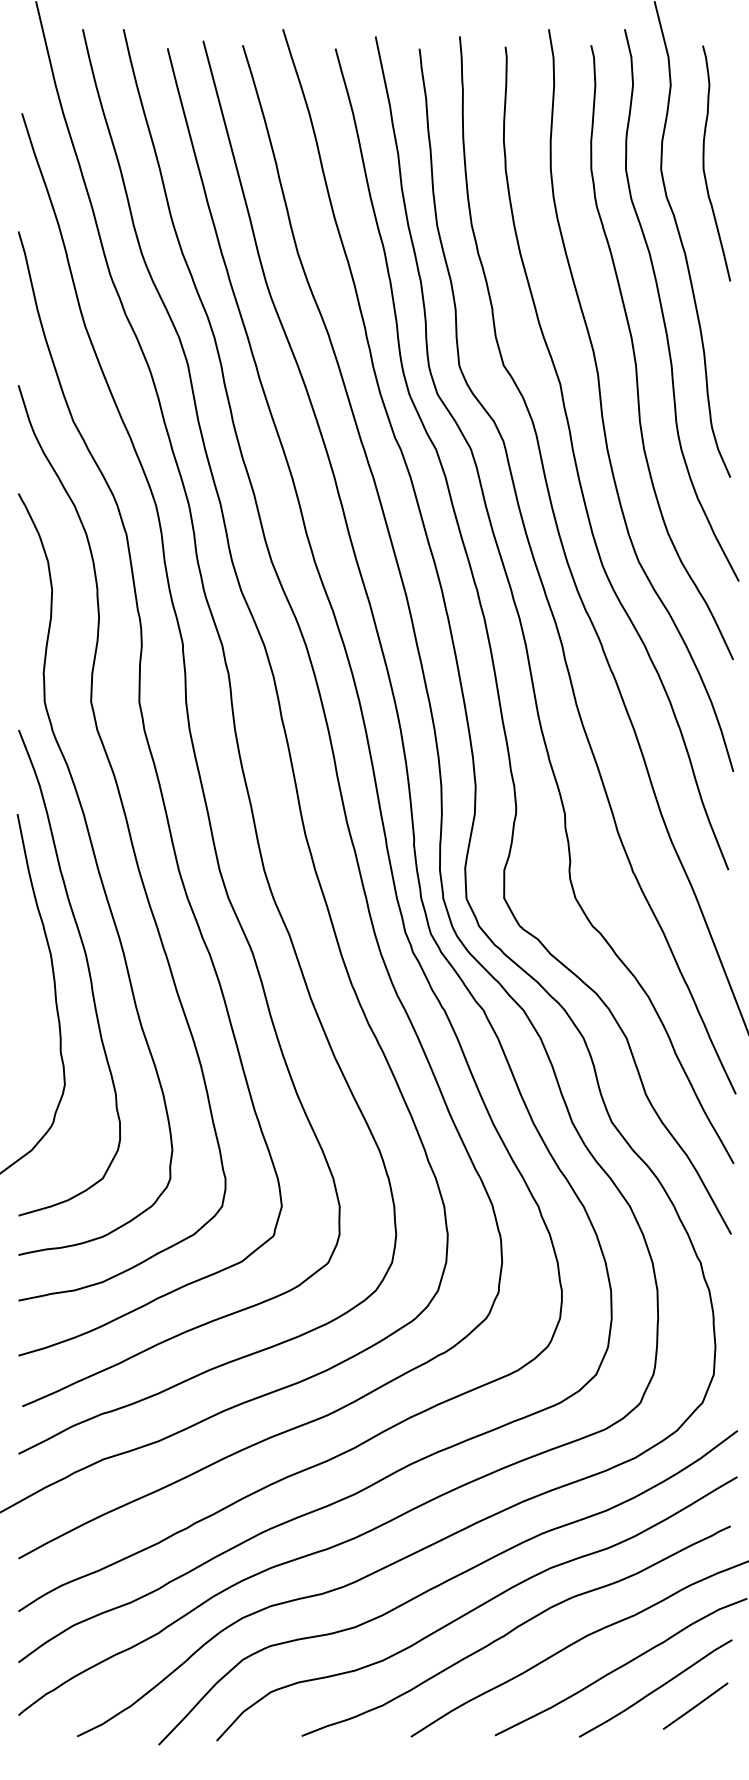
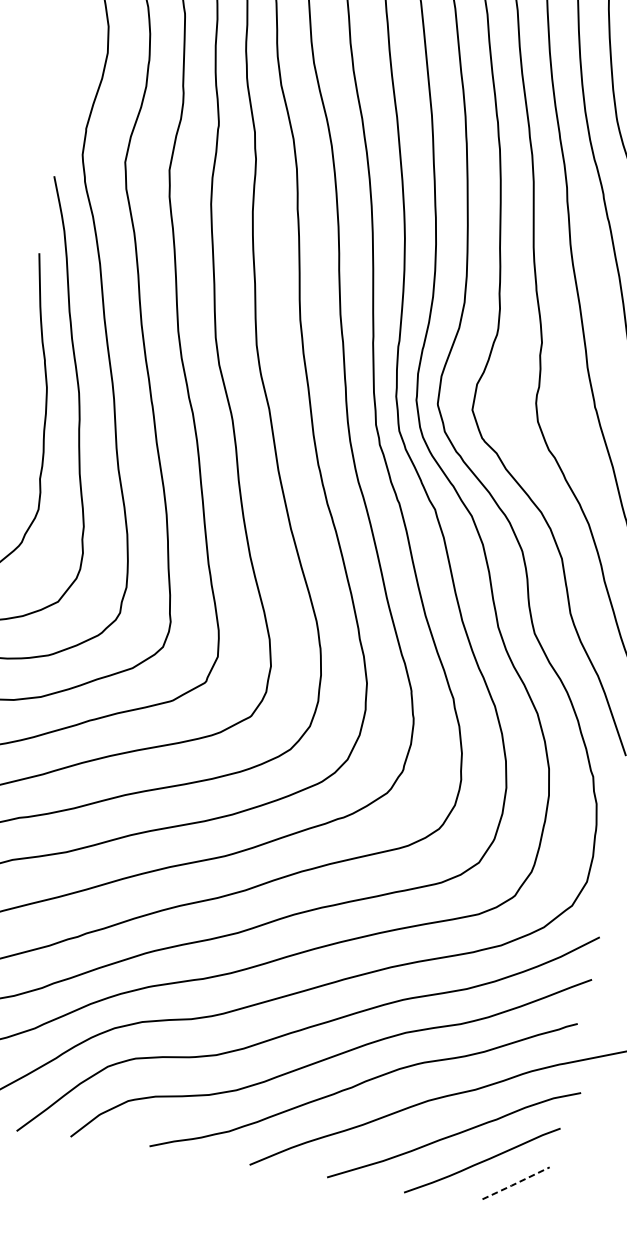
line: (695, 1706) -> (515, 1183), solid -> dashed

